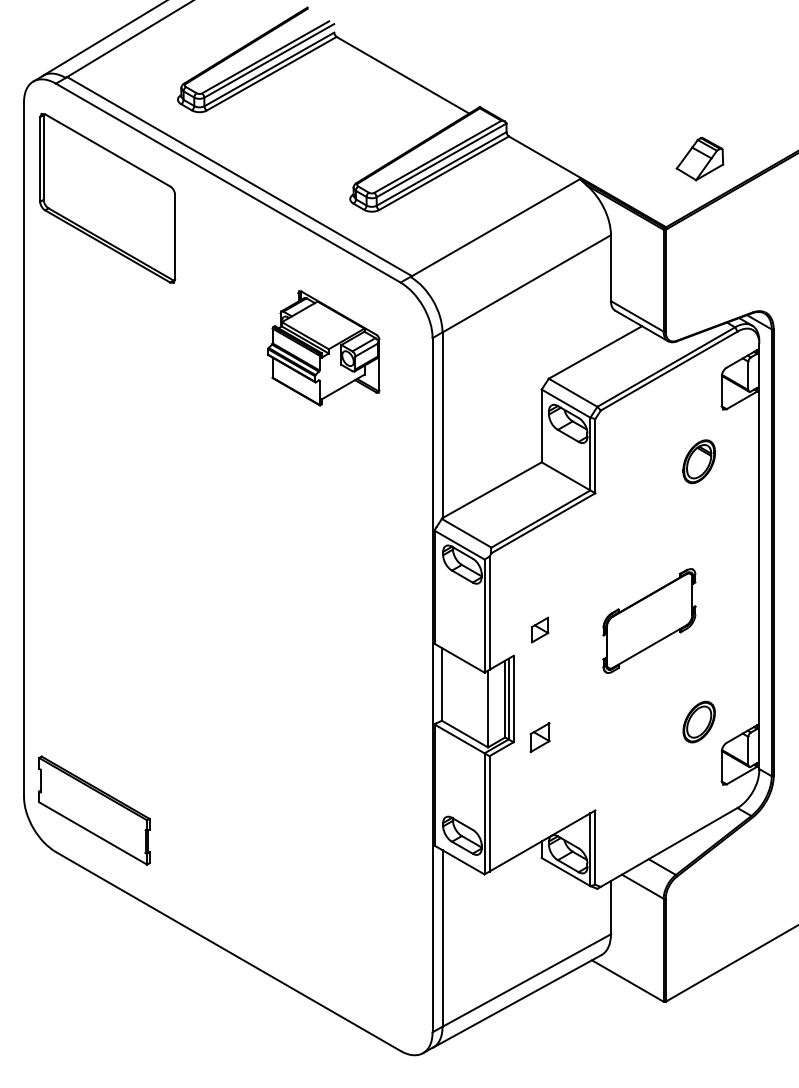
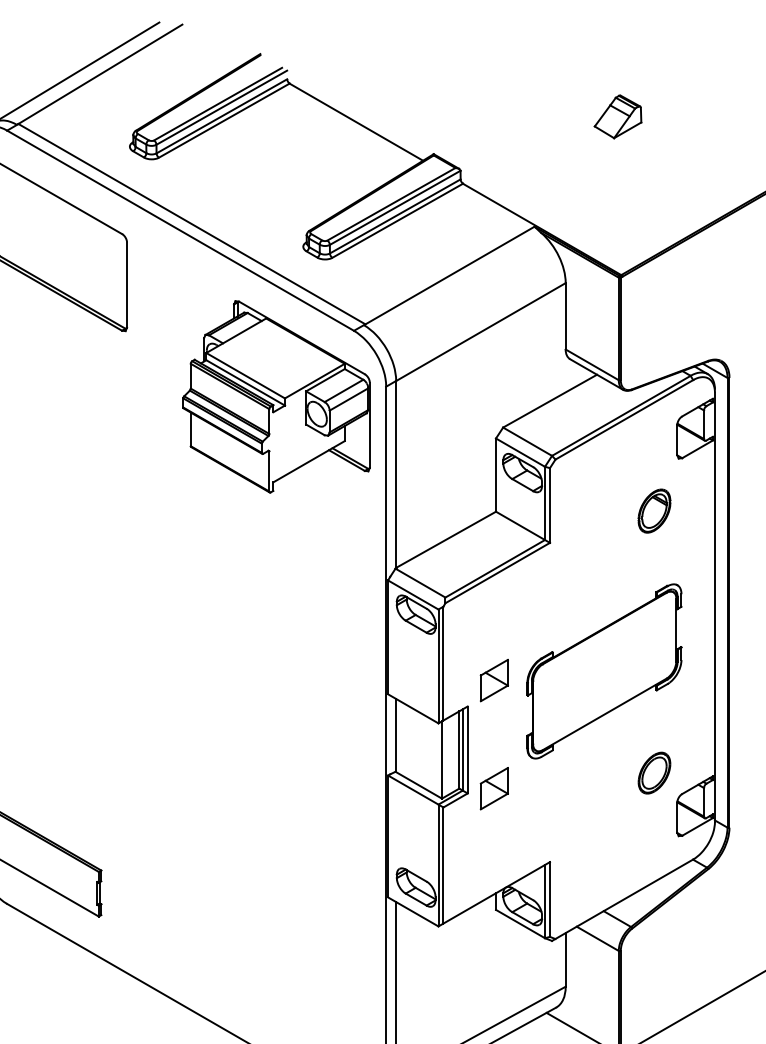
part: (699, 158) -> (617, 116), moved
part: (323, 348) -> (276, 397), size x1.67
part: (649, 620) -> (604, 670), size x1.67
part: (539, 629) -> (493, 679), size x1.67
part: (539, 737) -> (493, 788), size x1.43

